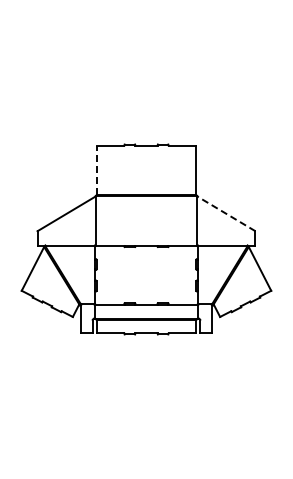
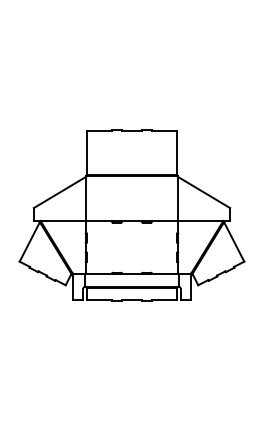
line: (96, 170) -> (86, 153), dashed -> solid
line: (226, 213) -> (204, 192), dashed -> solid

